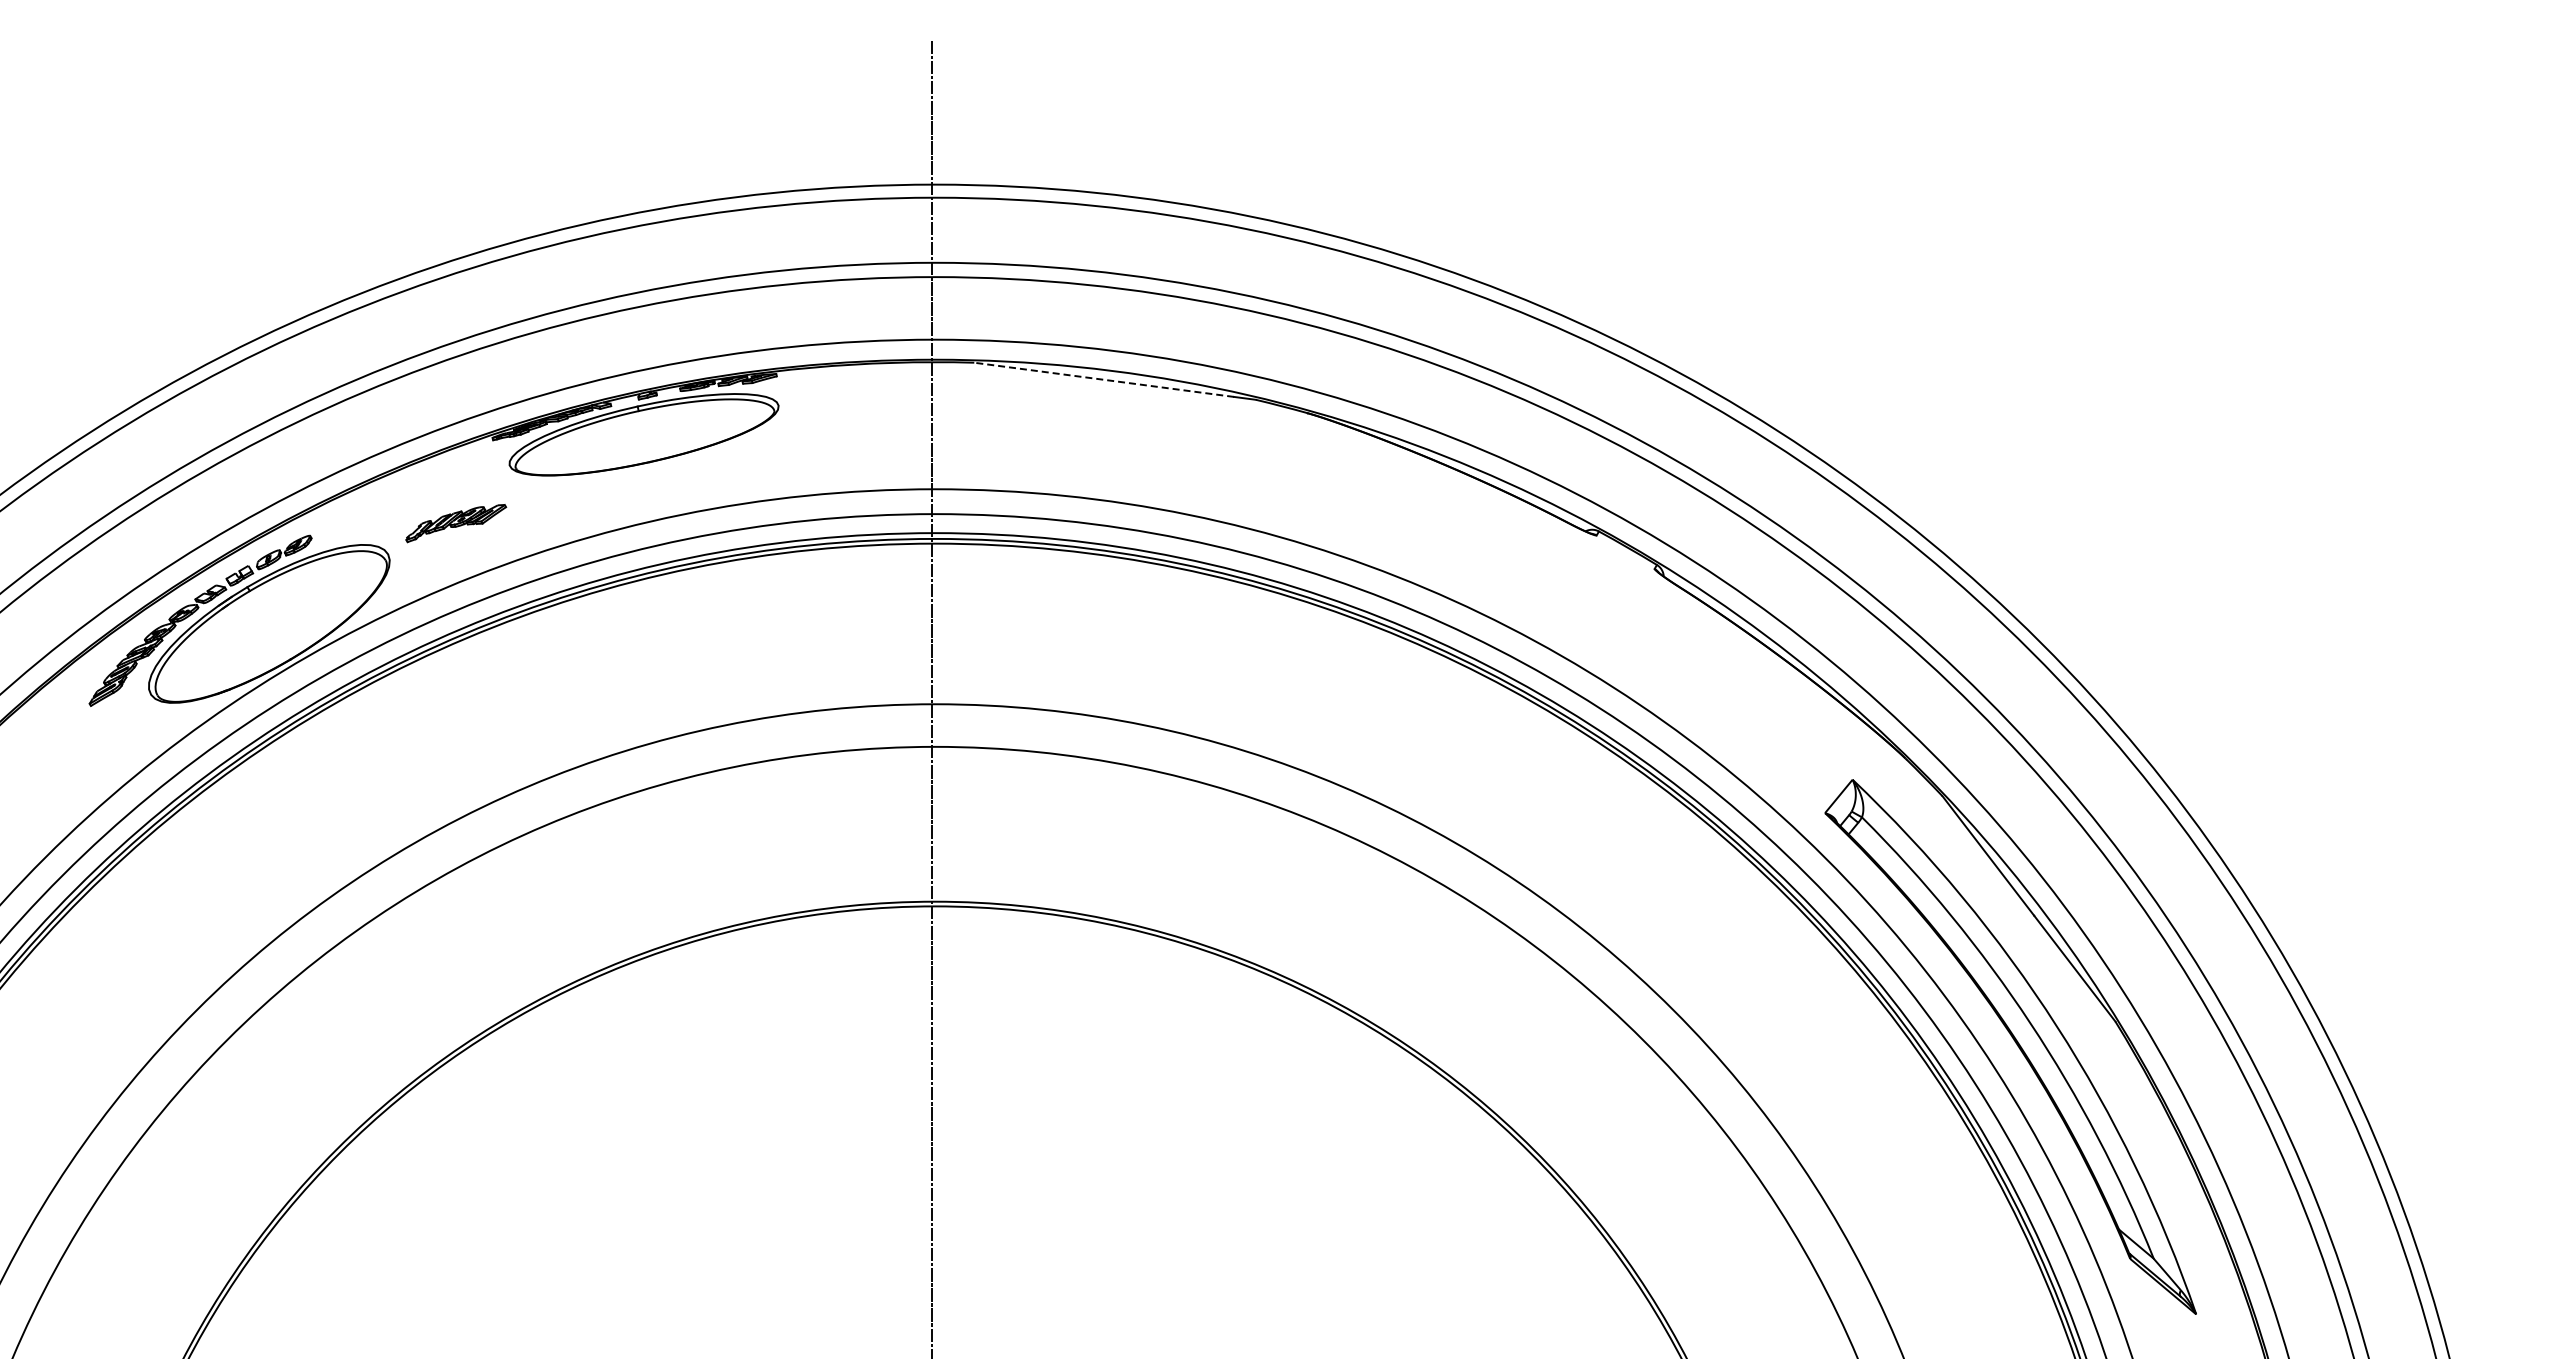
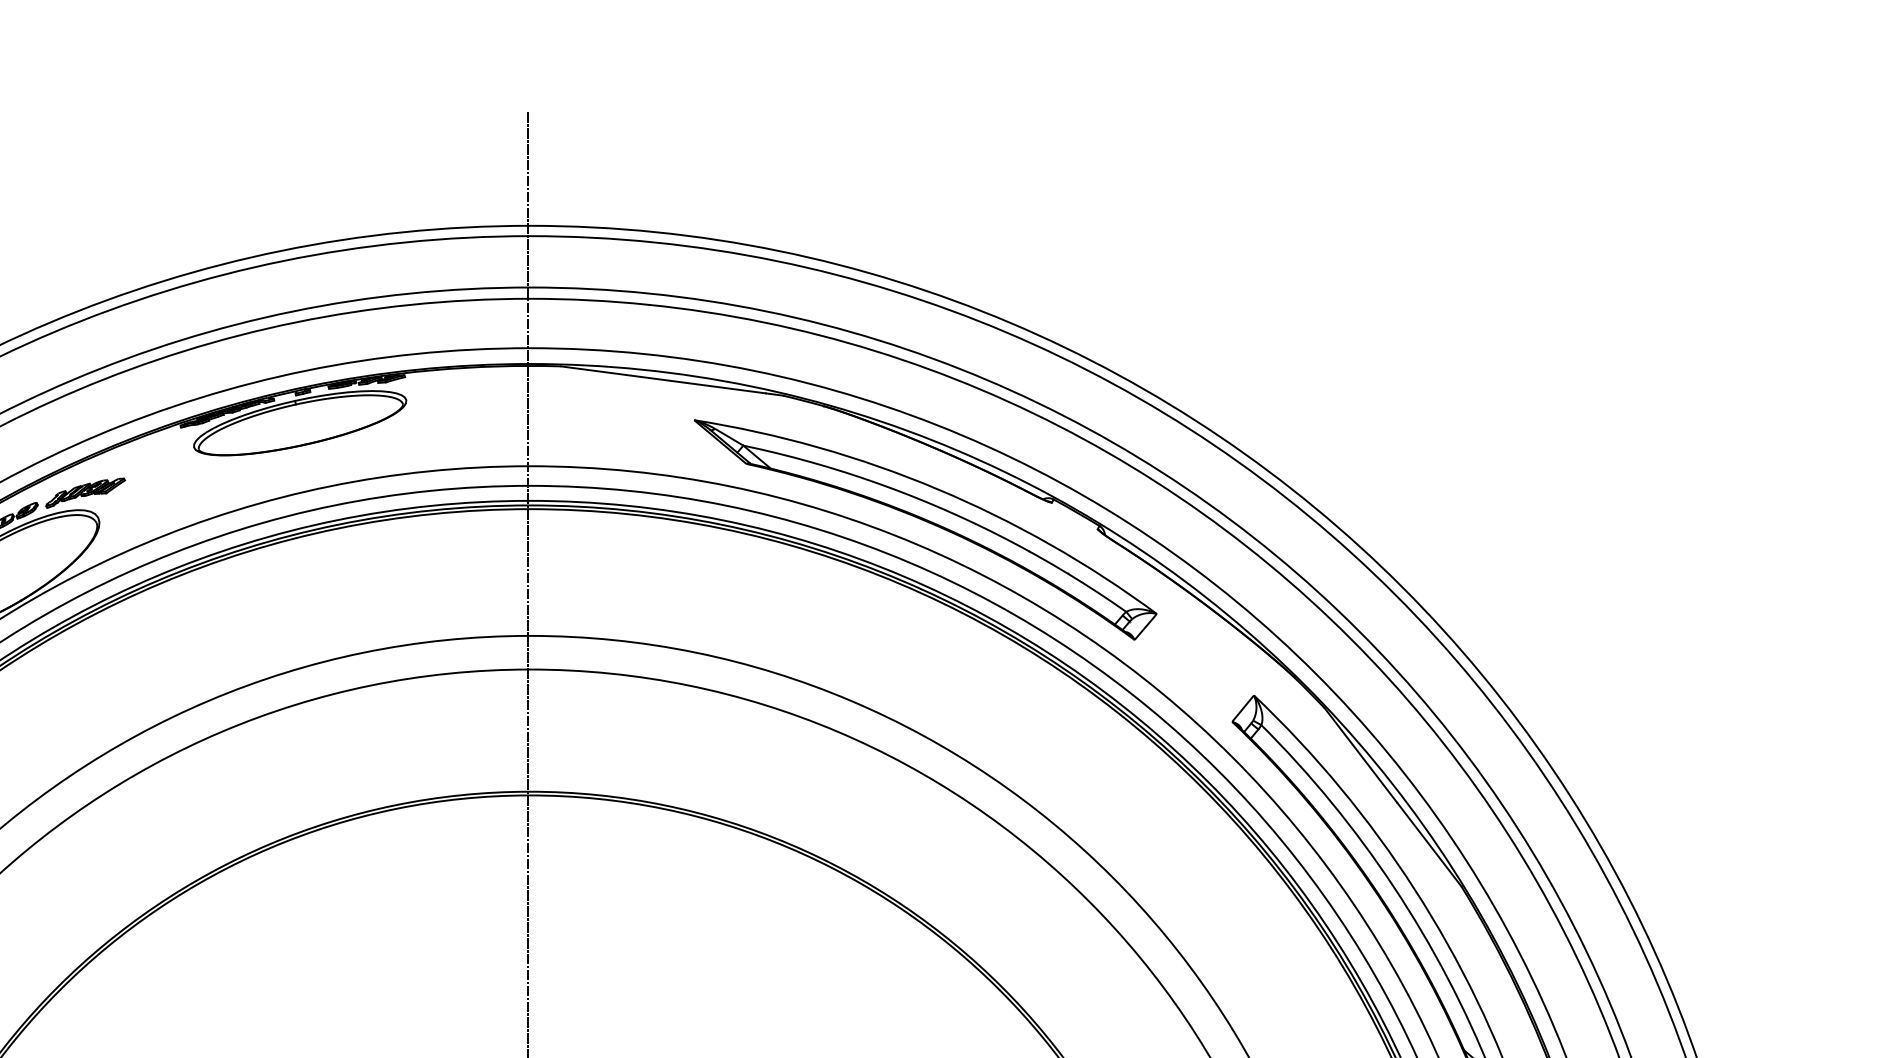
line: (1103, 379) -> (662, 379), dashed -> solid
part: (456, 523) -> (85, 493), moved
part: (1440, 561) -> (928, 523), added

